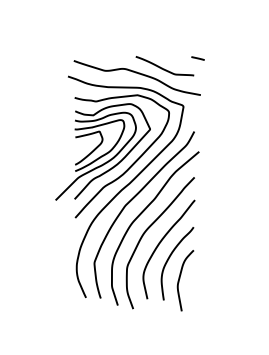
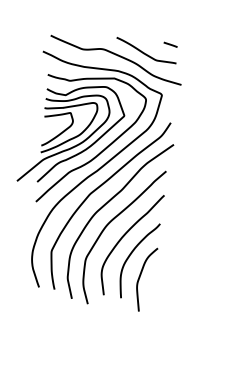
line: (197, 58) -> (170, 44), moved

